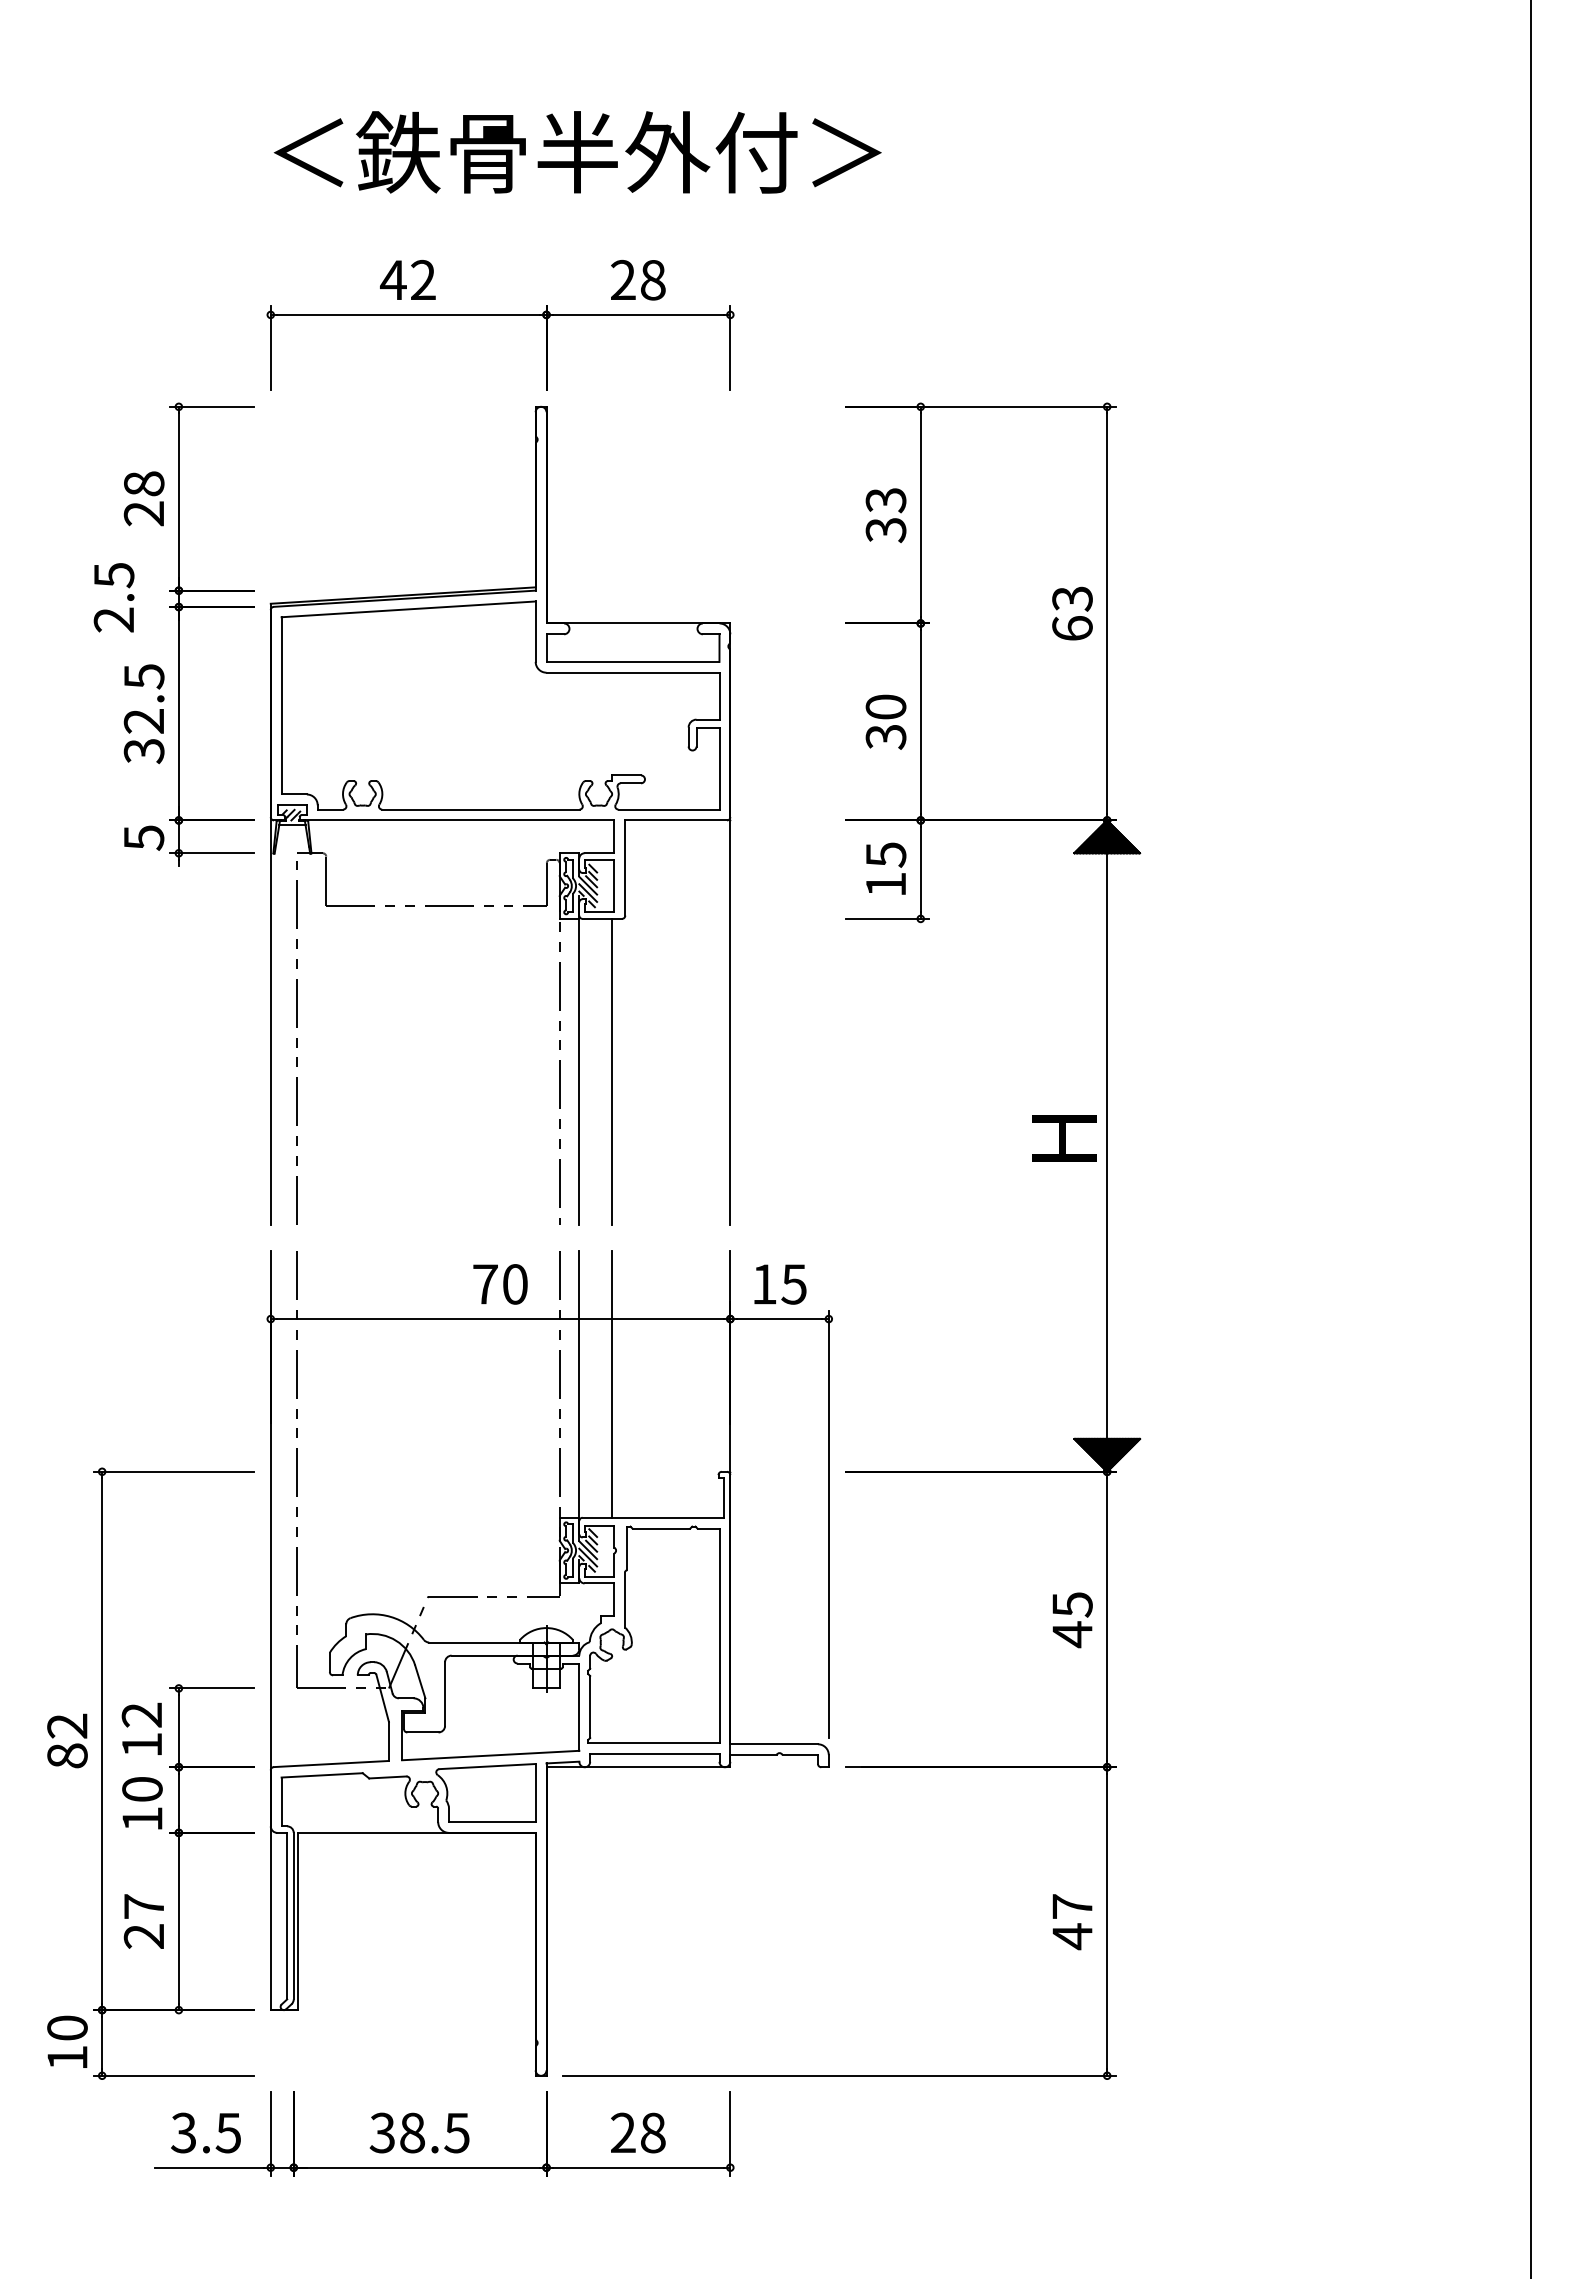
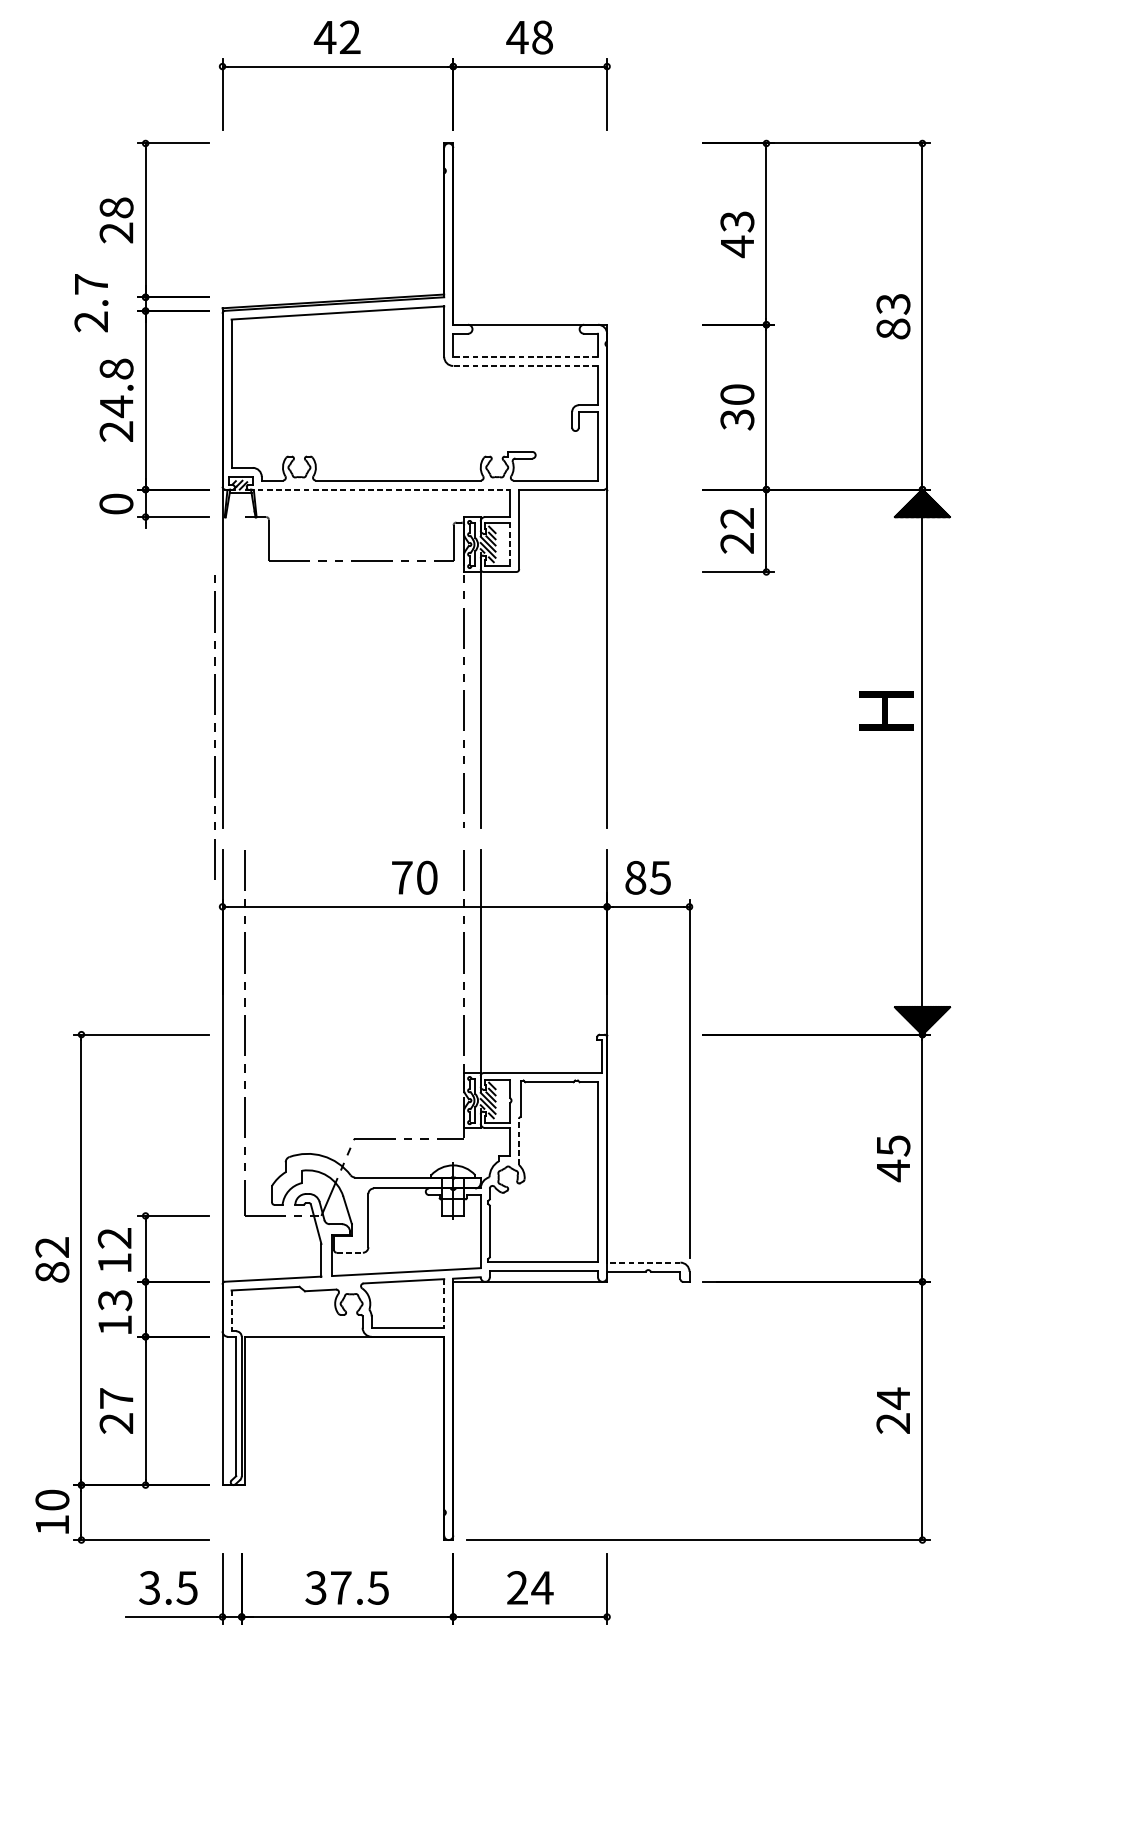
text: (622, 279) -> (516, 36), 28 -> 48
text: (885, 529) -> (736, 246), 33 -> 43
text: (114, 575) -> (91, 284), 2.5 -> 2.7
text: (1072, 628) -> (893, 328), 63 -> 83
line: (632, 661) -> (525, 356), solid -> dashed
line: (632, 672) -> (525, 365), solid -> dashed
text: (143, 714) -> (116, 400), 32.5 -> 24.8
line: (458, 820) -> (379, 489), solid -> dashed
text: (143, 837) -> (116, 503), 5 -> 0
text: (885, 869) -> (736, 530), 15 -> 22
line: (614, 886) -> (510, 544), solid -> dashed
line: (296, 1042) -> (214, 727), moved
line: (612, 1071) -> (508, 699), removed
text: (1064, 1138) -> (886, 711), moved
text: (764, 1284) -> (635, 877), 15 -> 85
line: (612, 1384) -> (508, 961), removed
line: (624, 1599) -> (518, 1141), solid -> dashed
line: (422, 1732) -> (349, 1252), solid -> dashed
line: (774, 1744) -> (644, 1262), solid -> dashed
text: (142, 1789) -> (115, 1300), 10 -> 13
line: (535, 1793) -> (444, 1303), solid -> dashed
line: (281, 1802) -> (231, 1311), solid -> dashed
text: (1072, 1921) -> (893, 1410), 47 -> 24
text: (412, 2132) -> (341, 1587), 38.5 -> 37.5
text: (652, 2132) -> (541, 1587), 28 -> 24

